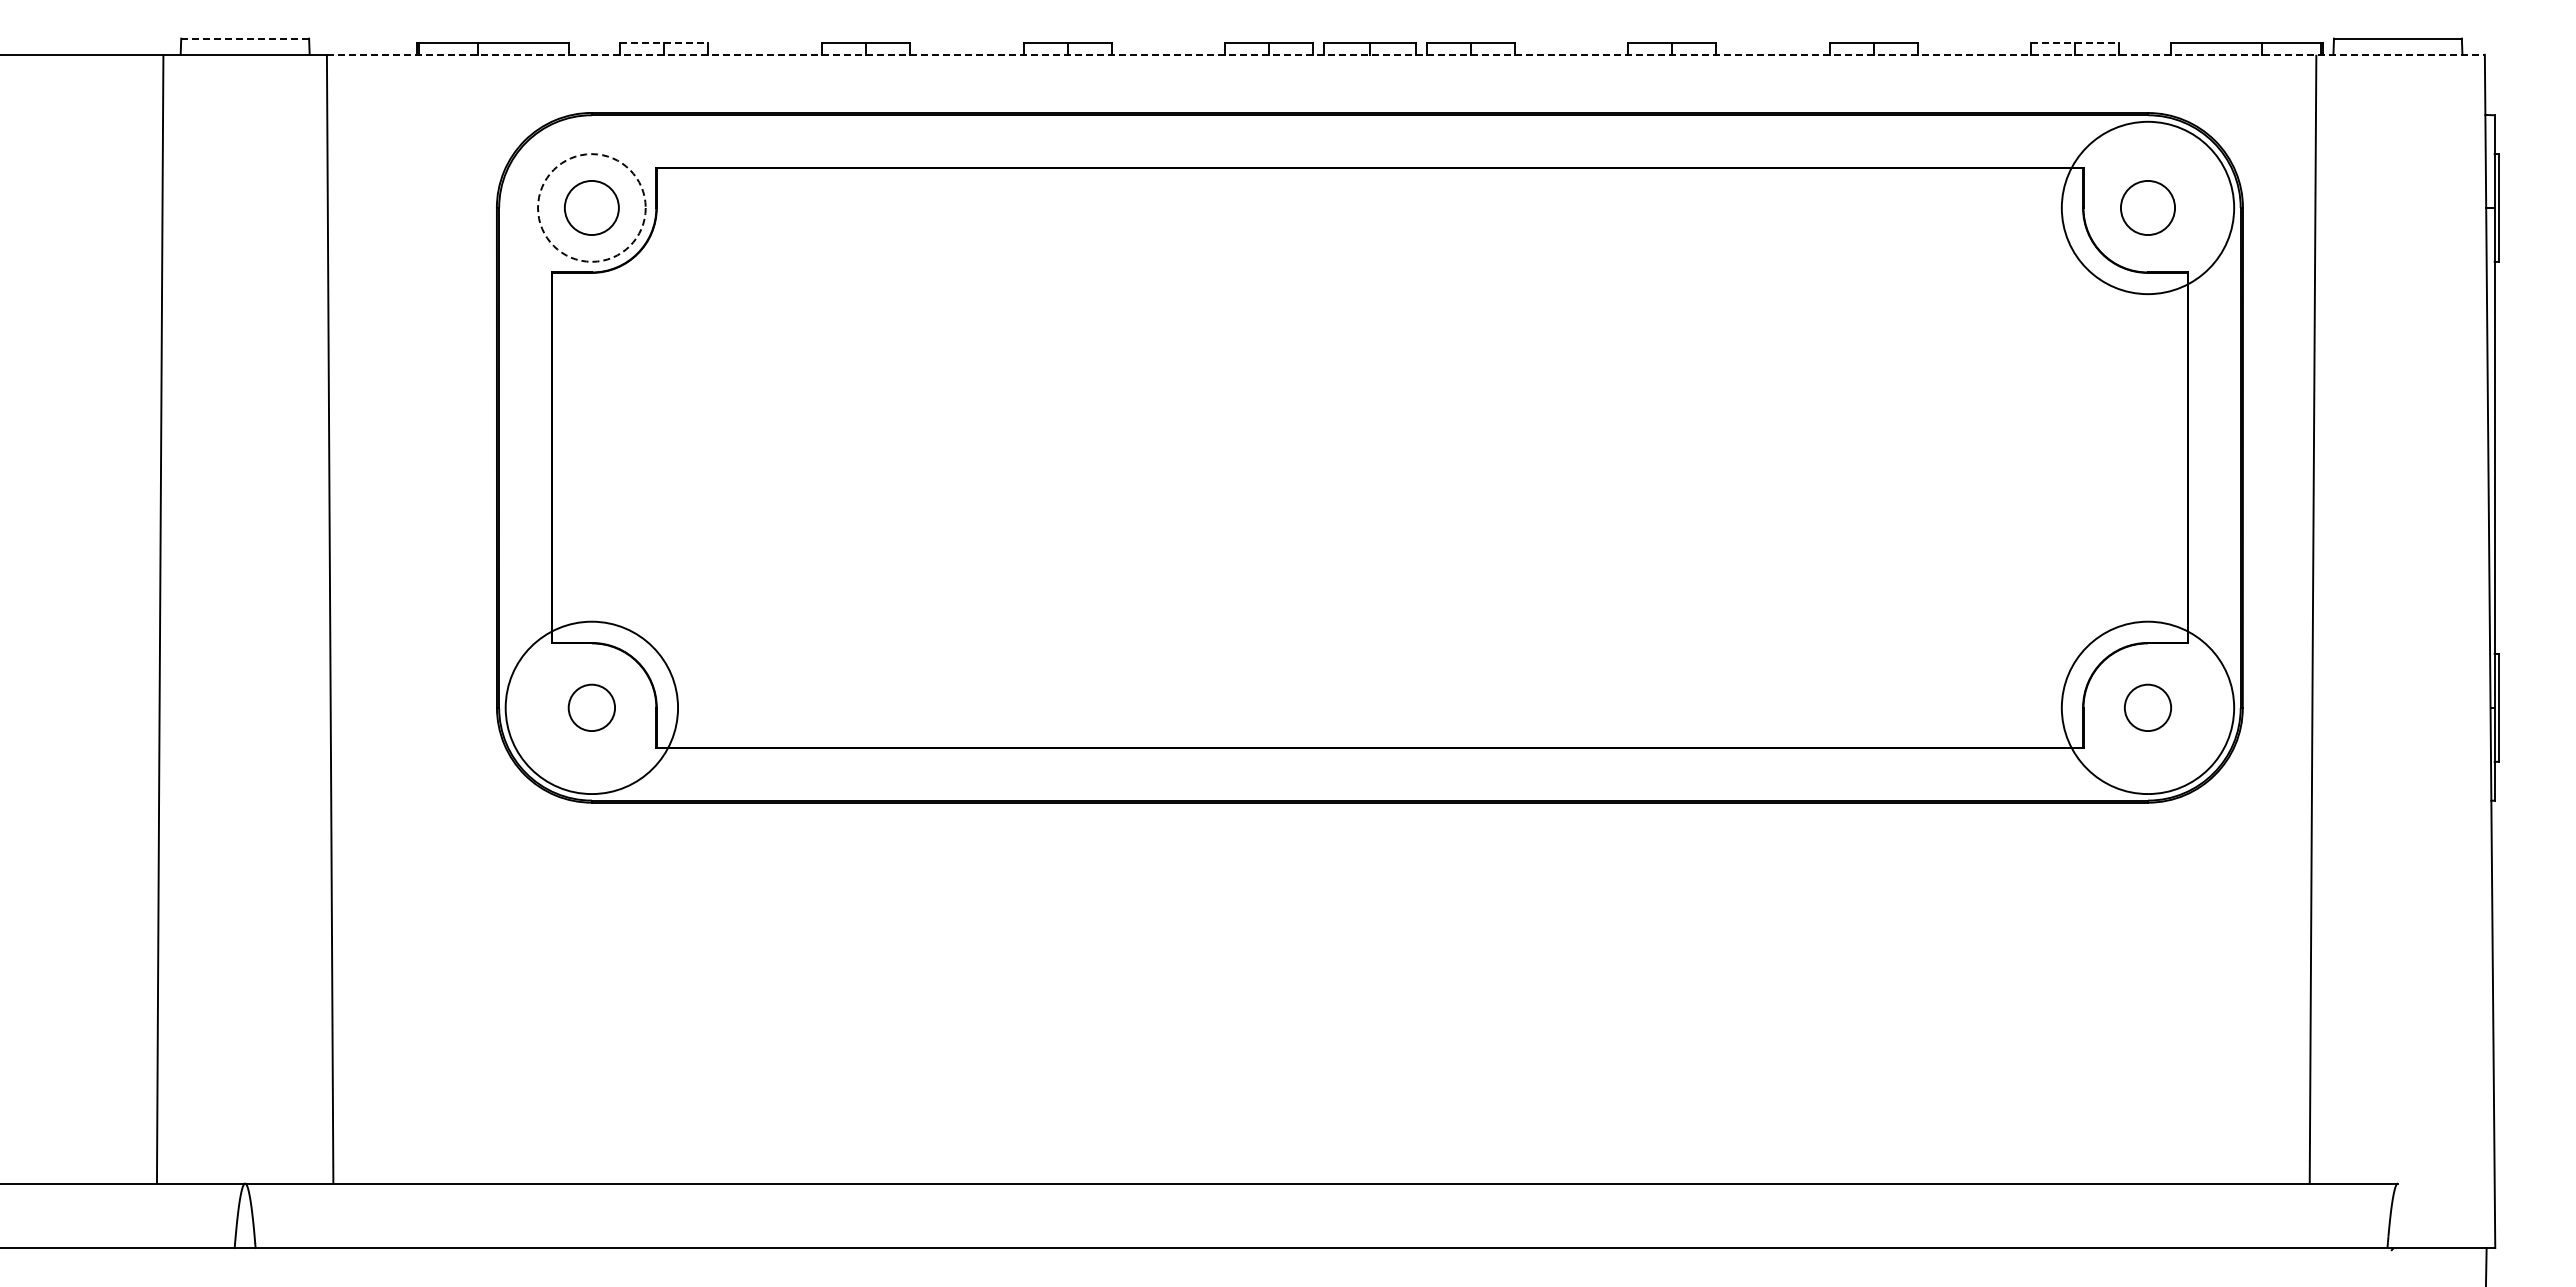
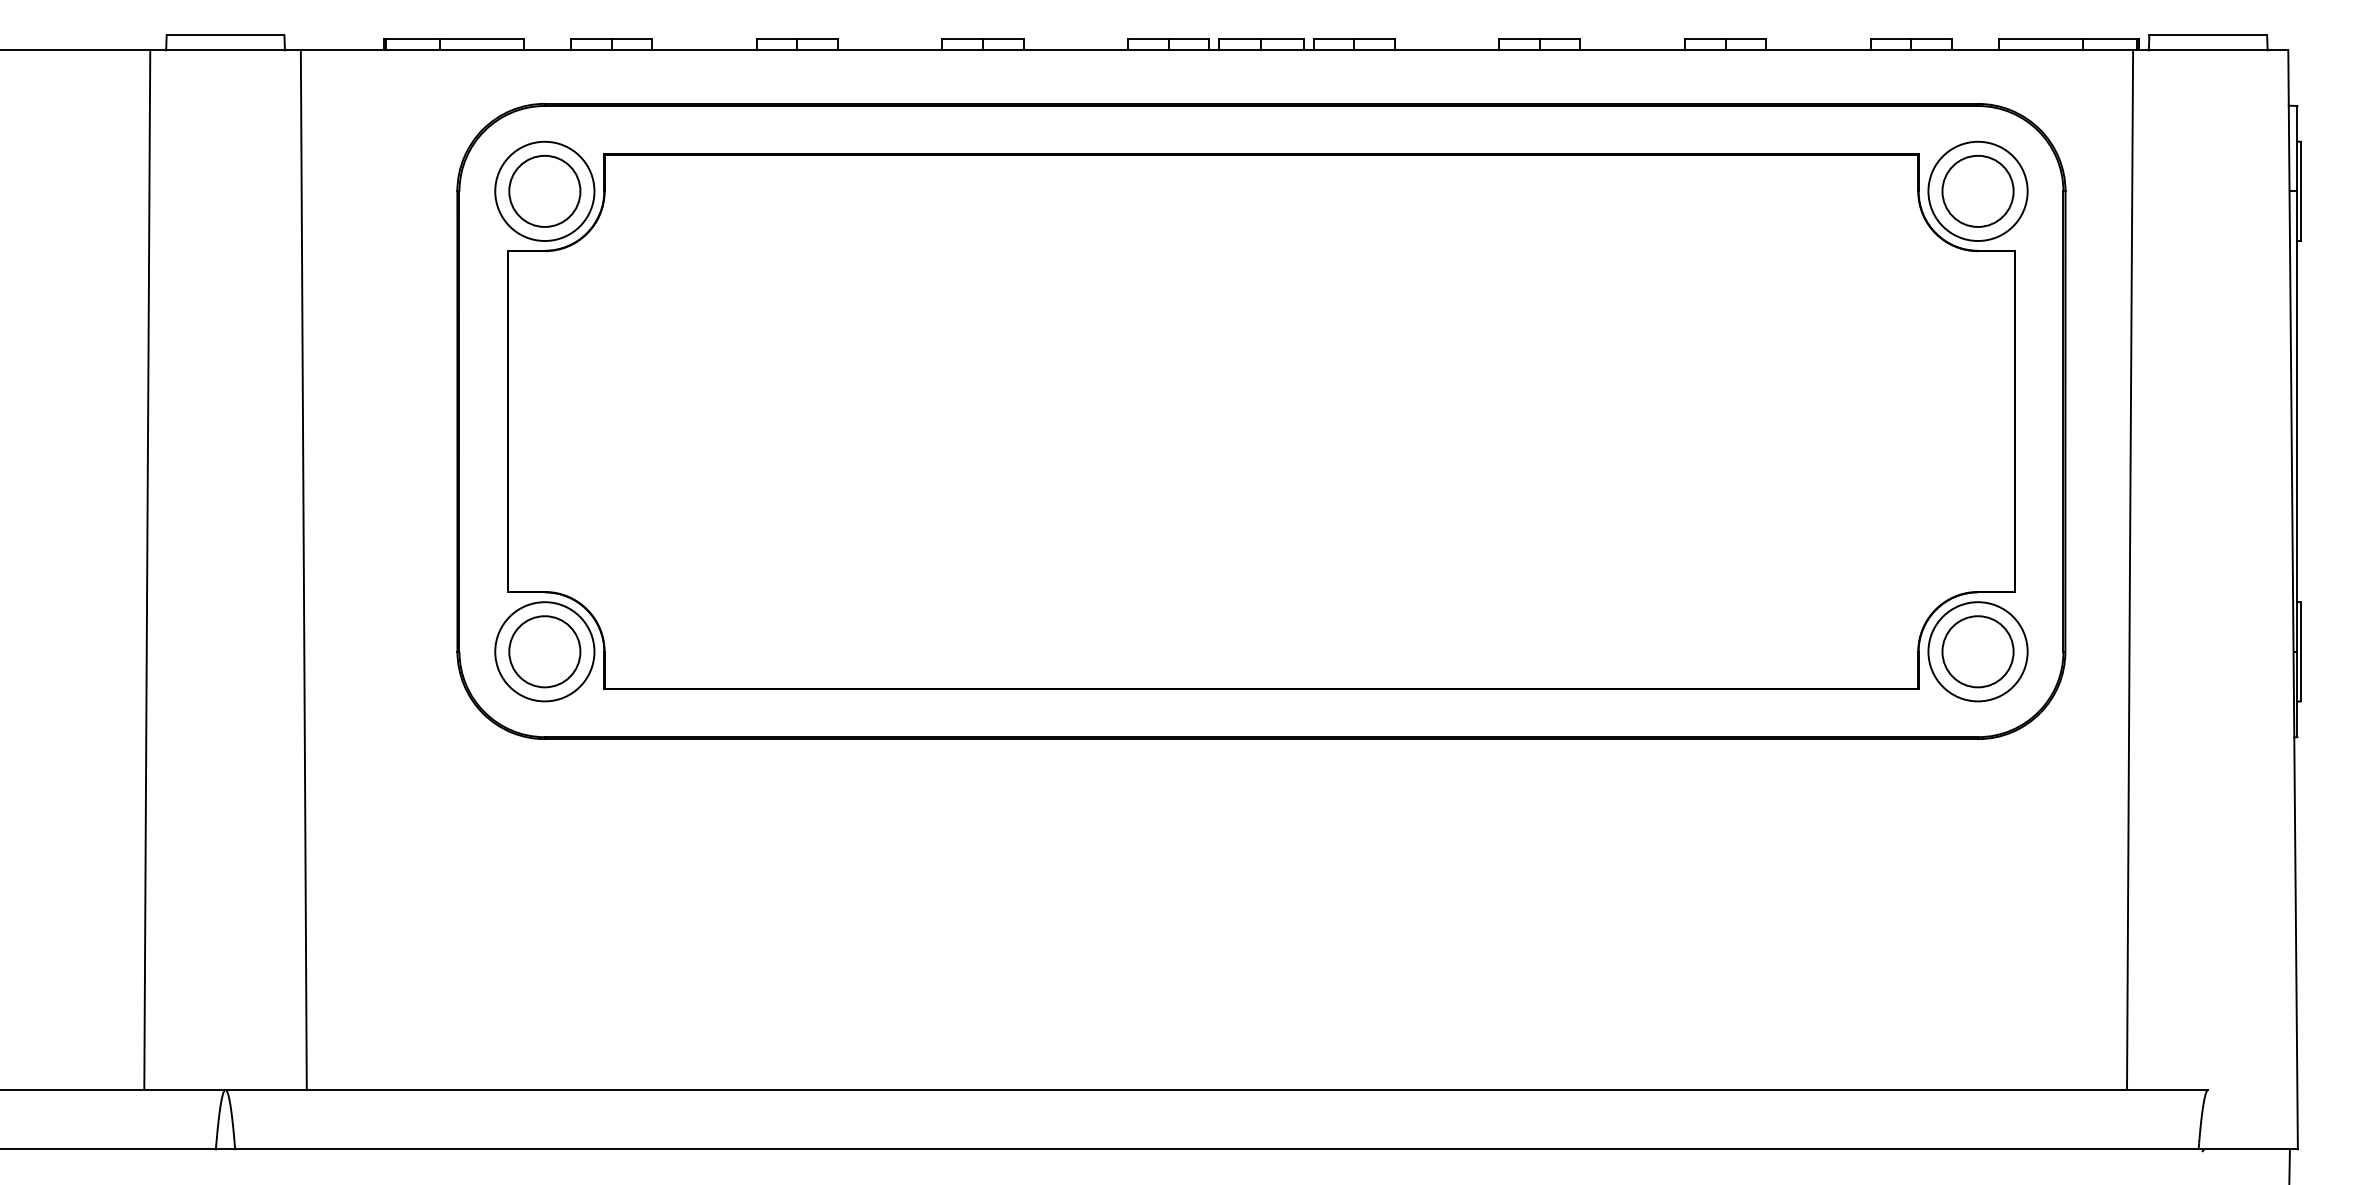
line: (245, 38) -> (225, 35), dashed -> solid
line: (664, 42) -> (611, 38), dashed -> solid
line: (2075, 42) -> (1911, 38), dashed -> solid
line: (1405, 54) -> (1294, 50), dashed -> solid
circle: (591, 207) -> (544, 190), dashed -> solid
circle: (591, 207) -> (544, 190), size x1.43
circle: (2147, 207) -> (1977, 190), size x0.62
circle: (2147, 207) -> (1977, 190), size x1.43
circle: (591, 707) -> (544, 651), size x0.62
circle: (591, 707) -> (544, 651), size x1.67
circle: (2147, 707) -> (1977, 651), size x0.62
circle: (2147, 707) -> (1977, 651), size x1.67

